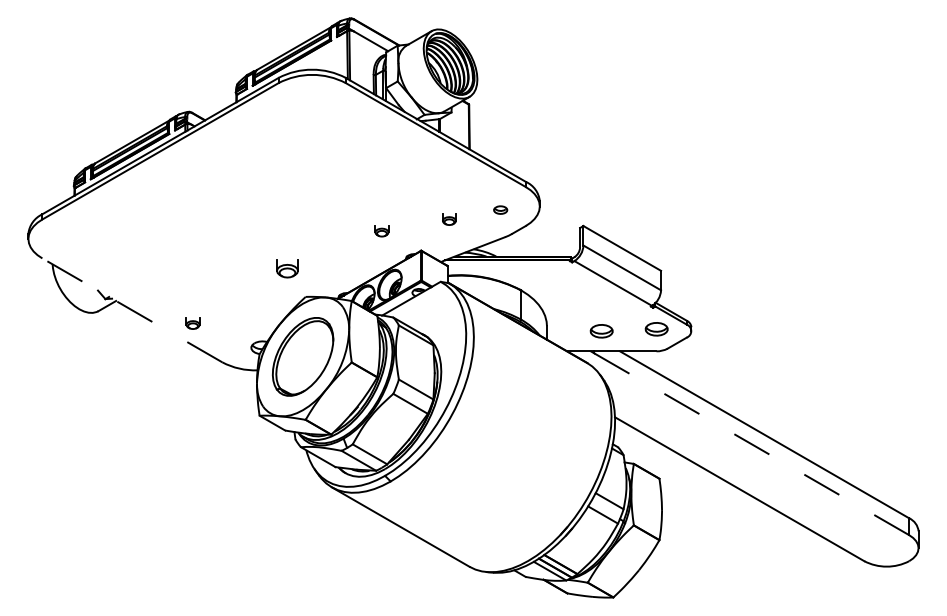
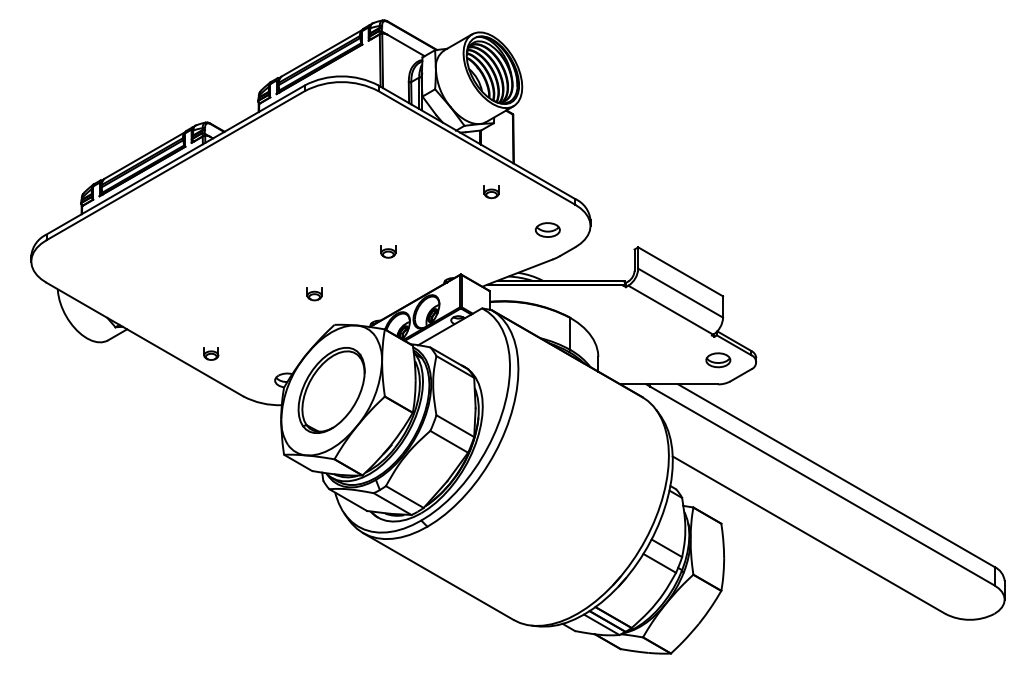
part: (500, 209) -> (547, 229), size x1.67
part: (449, 219) -> (491, 192), moved
part: (381, 231) -> (387, 252), moved
part: (287, 269) -> (314, 294), size x0.62
line: (132, 310) -> (145, 339), dashed -> solid
part: (601, 331) -> (657, 362), removed
line: (751, 444) -> (821, 486), dashed -> solid

